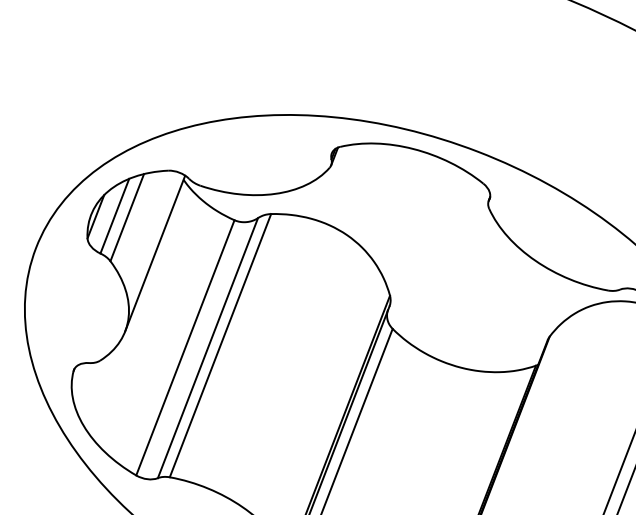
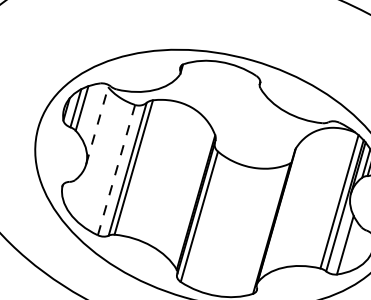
line: (155, 252) -> (97, 124), solid -> dashed
line: (185, 348) -> (116, 170), solid -> dashed

